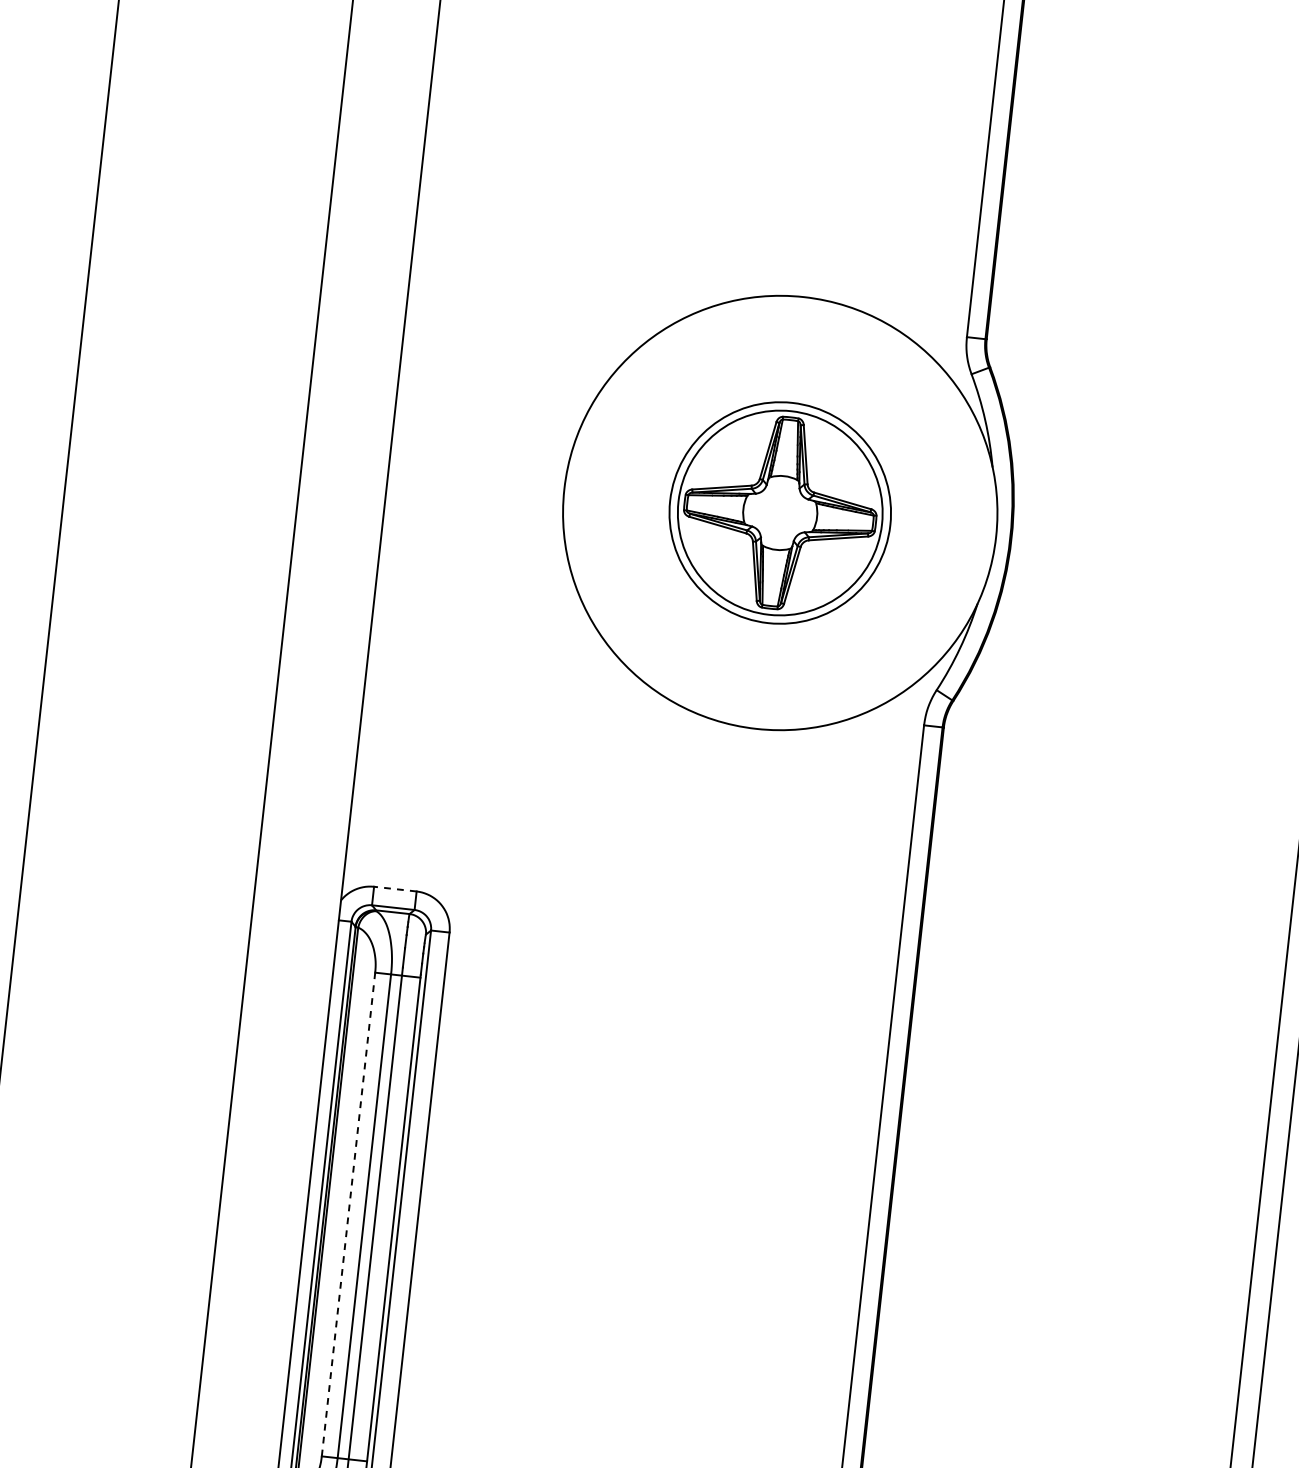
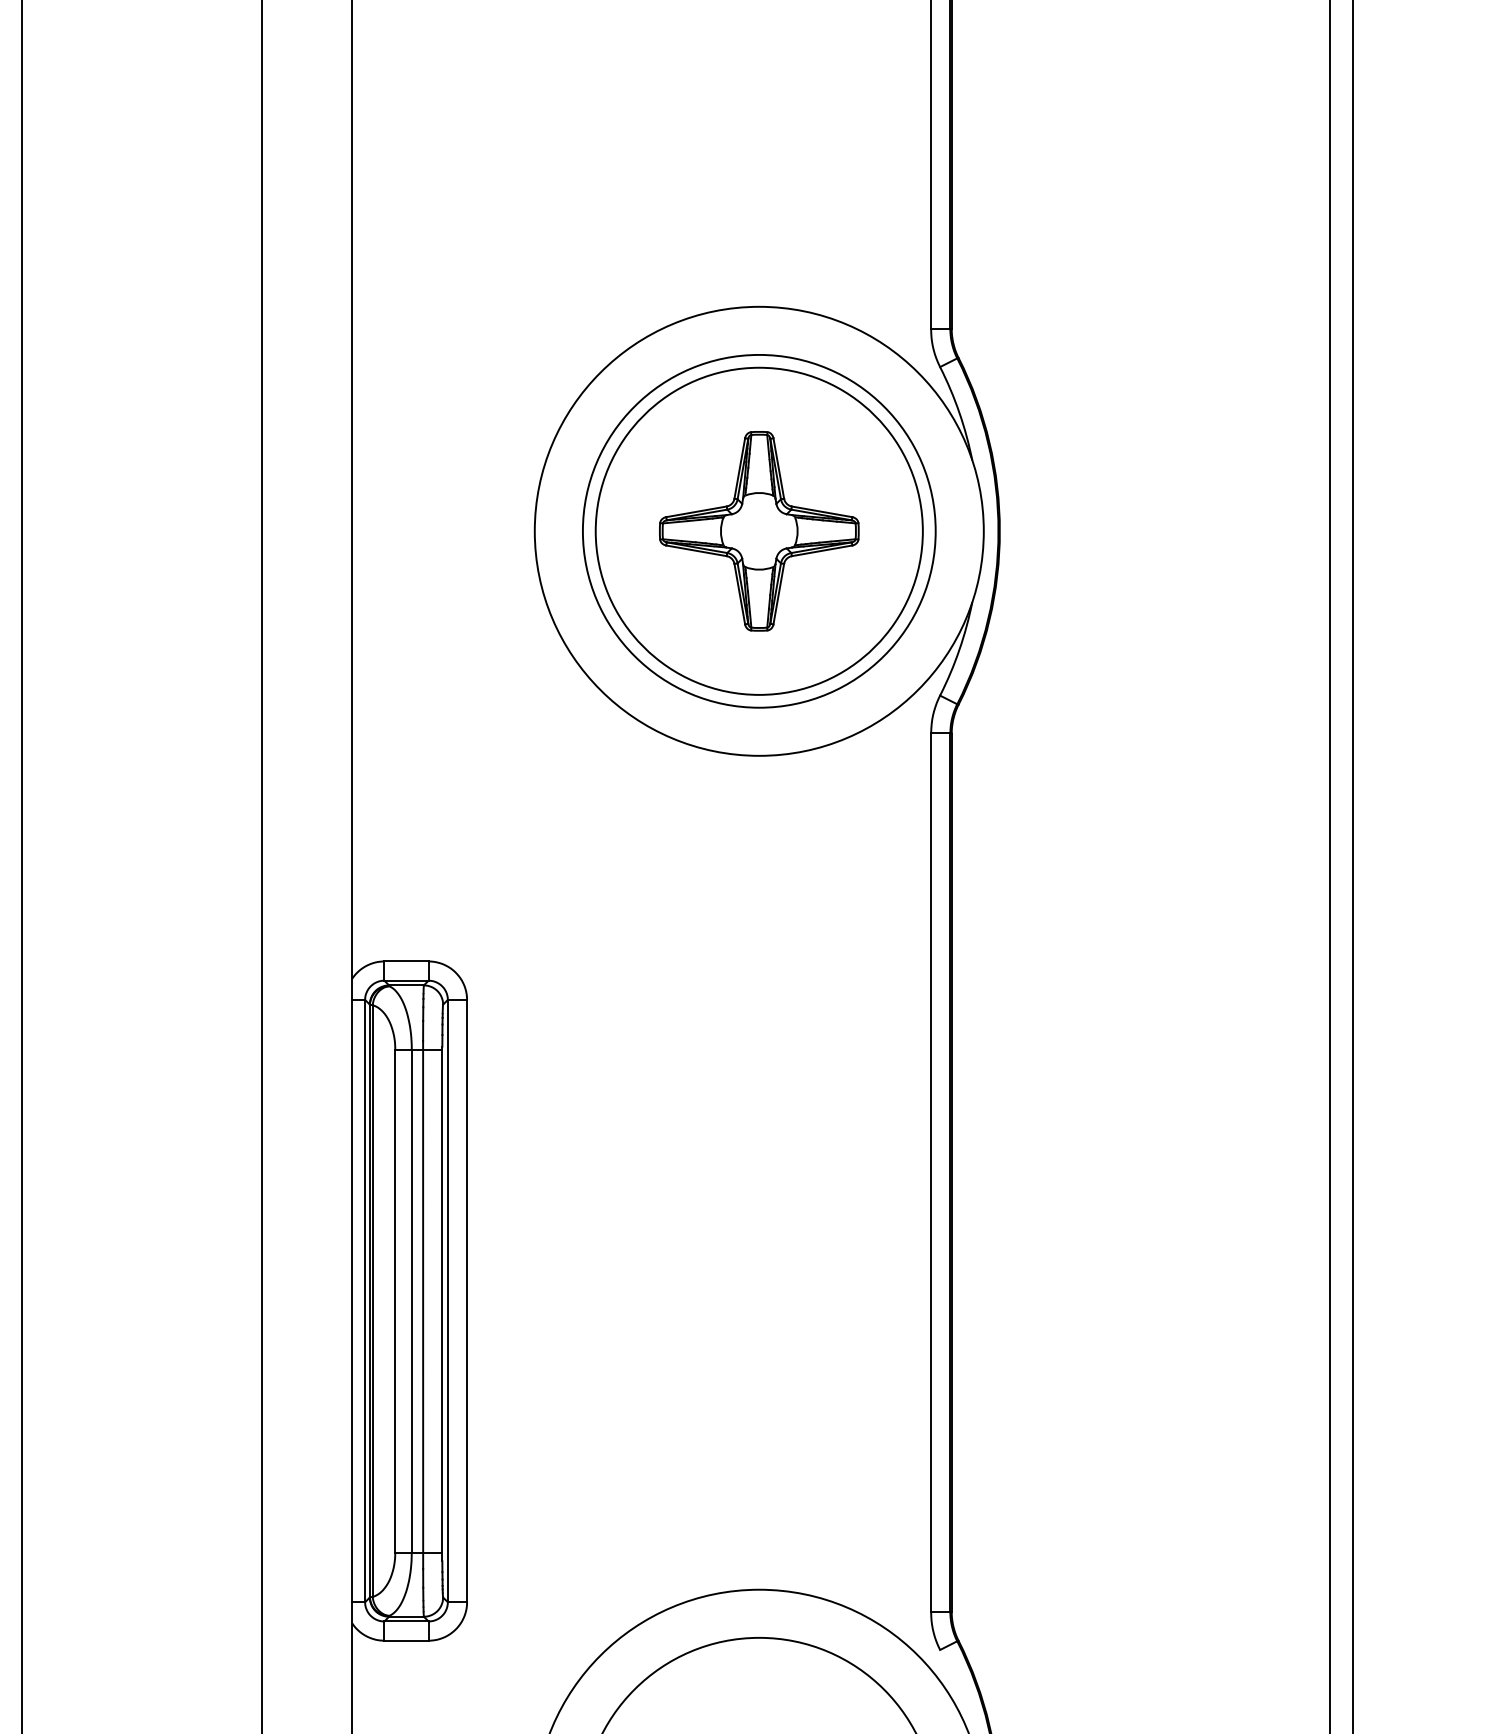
circle: (779, 512) -> (758, 530), size x1.43
circle: (779, 512) -> (758, 530), size x1.67
line: (395, 889) -> (406, 961), dashed -> solid
line: (348, 1214) -> (395, 1301), dashed -> solid

